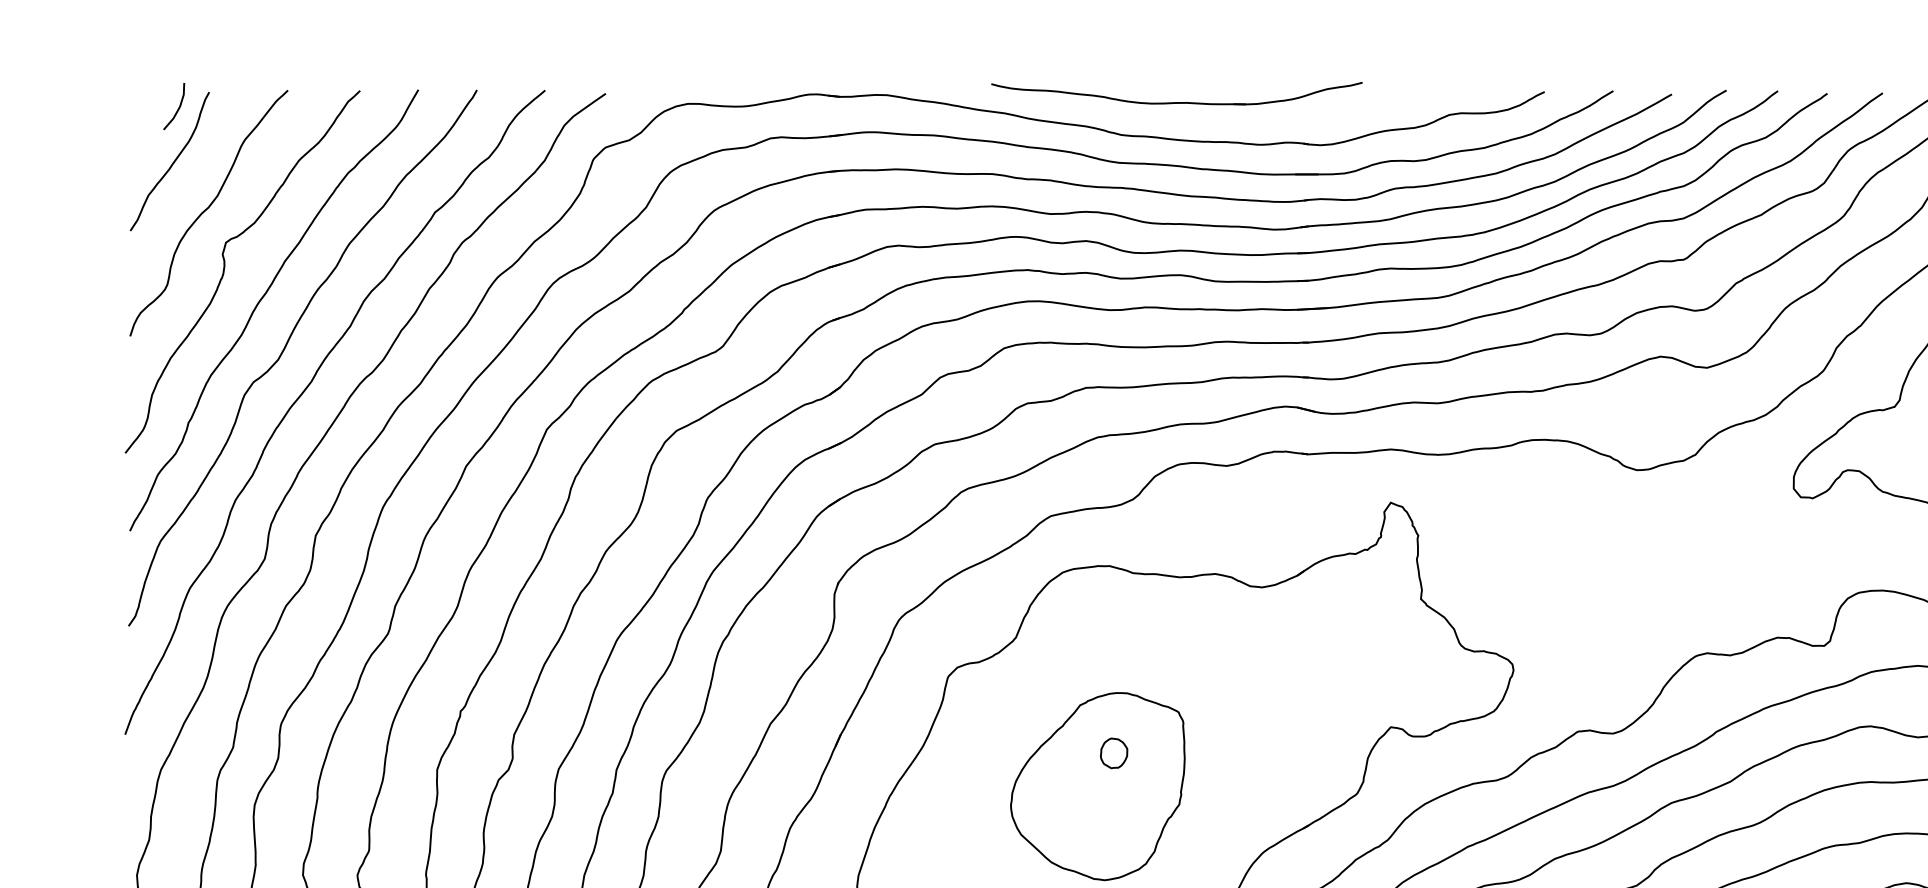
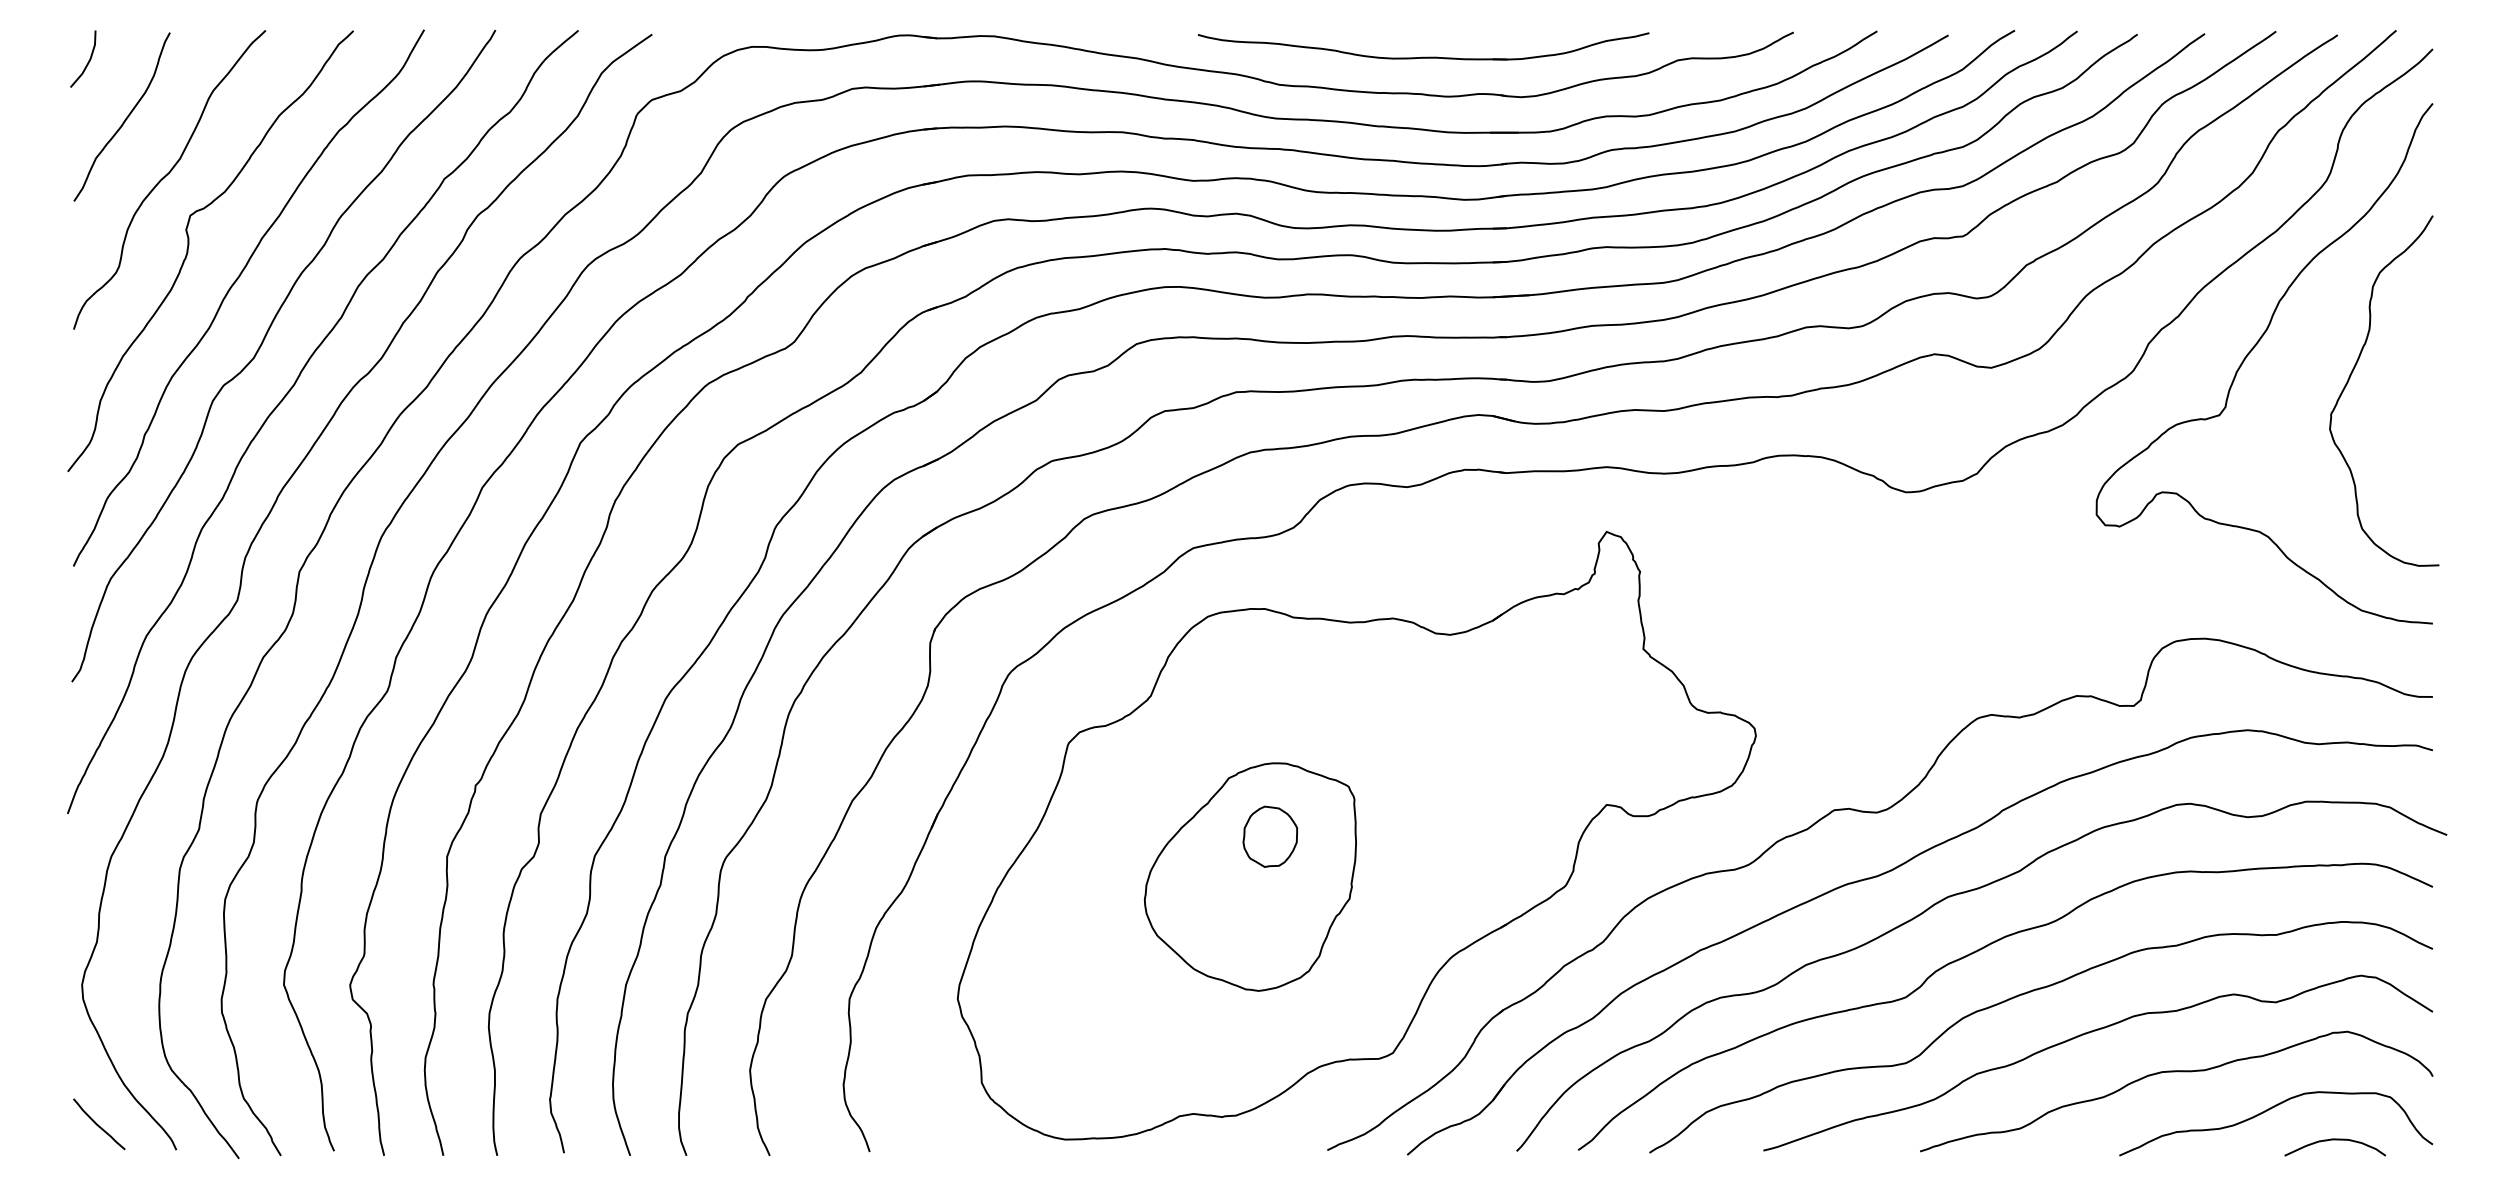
part: (1176, 101) -> (1423, 56), moved
curve: (178, 107) -> (88, 60), moved
part: (1113, 753) -> (1269, 836), size x1.67

